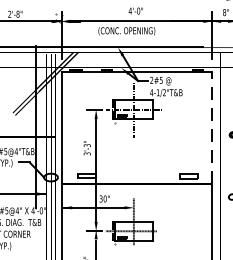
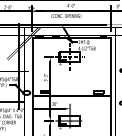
line: (212, 127) -> (111, 66), dashed -> solid

